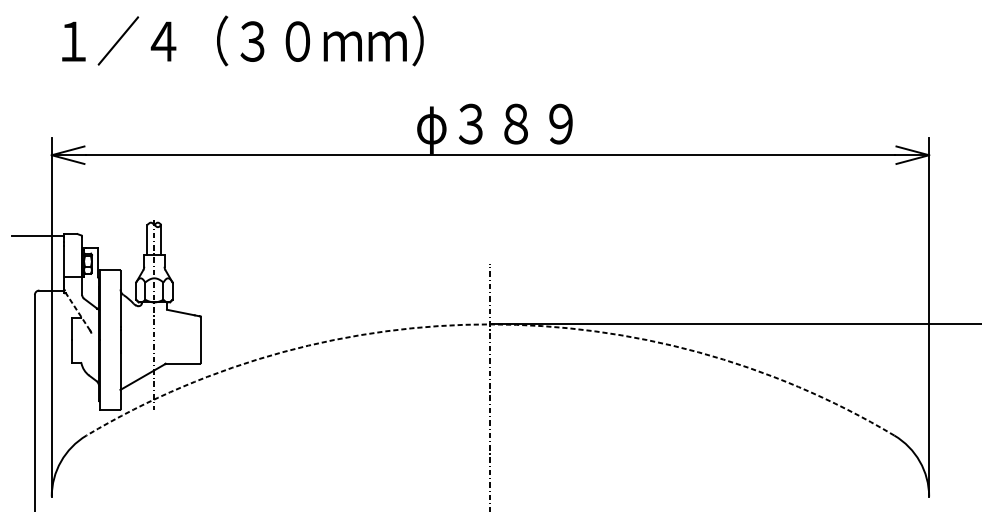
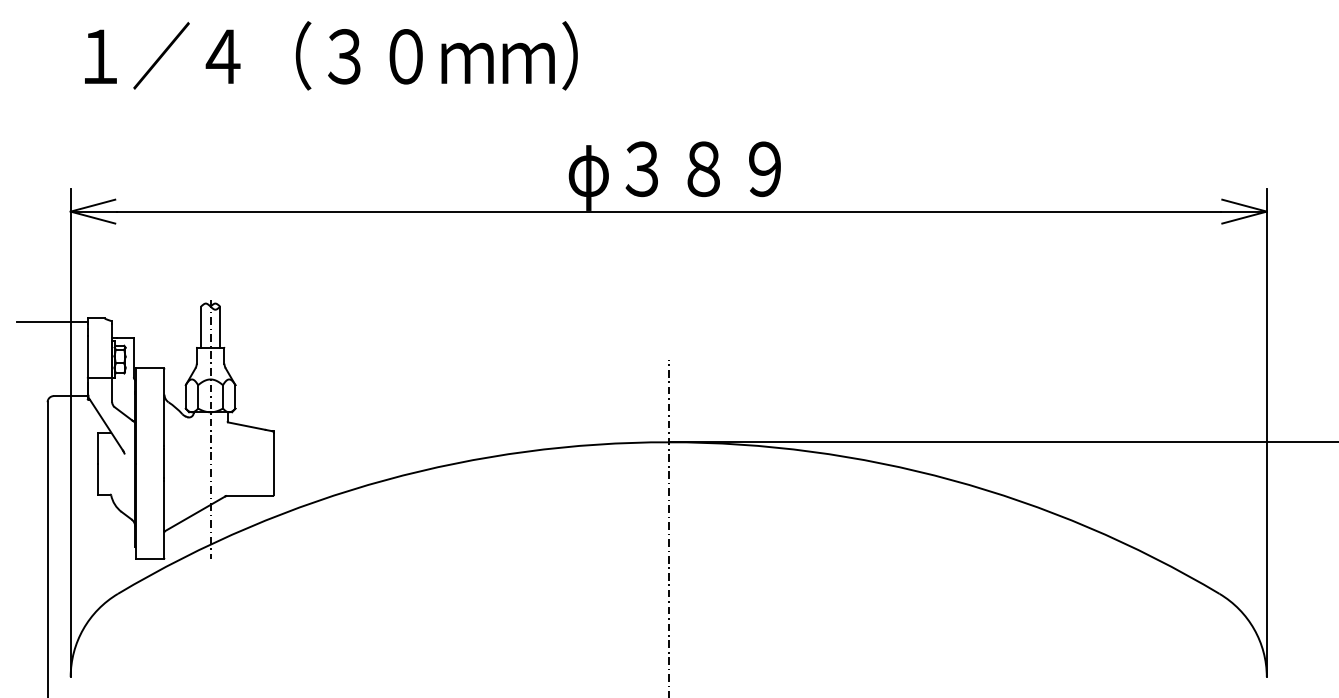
line: (77, 309) -> (105, 422), dashed -> solid
arc: (490, 324) -> (668, 442), dashed -> solid

